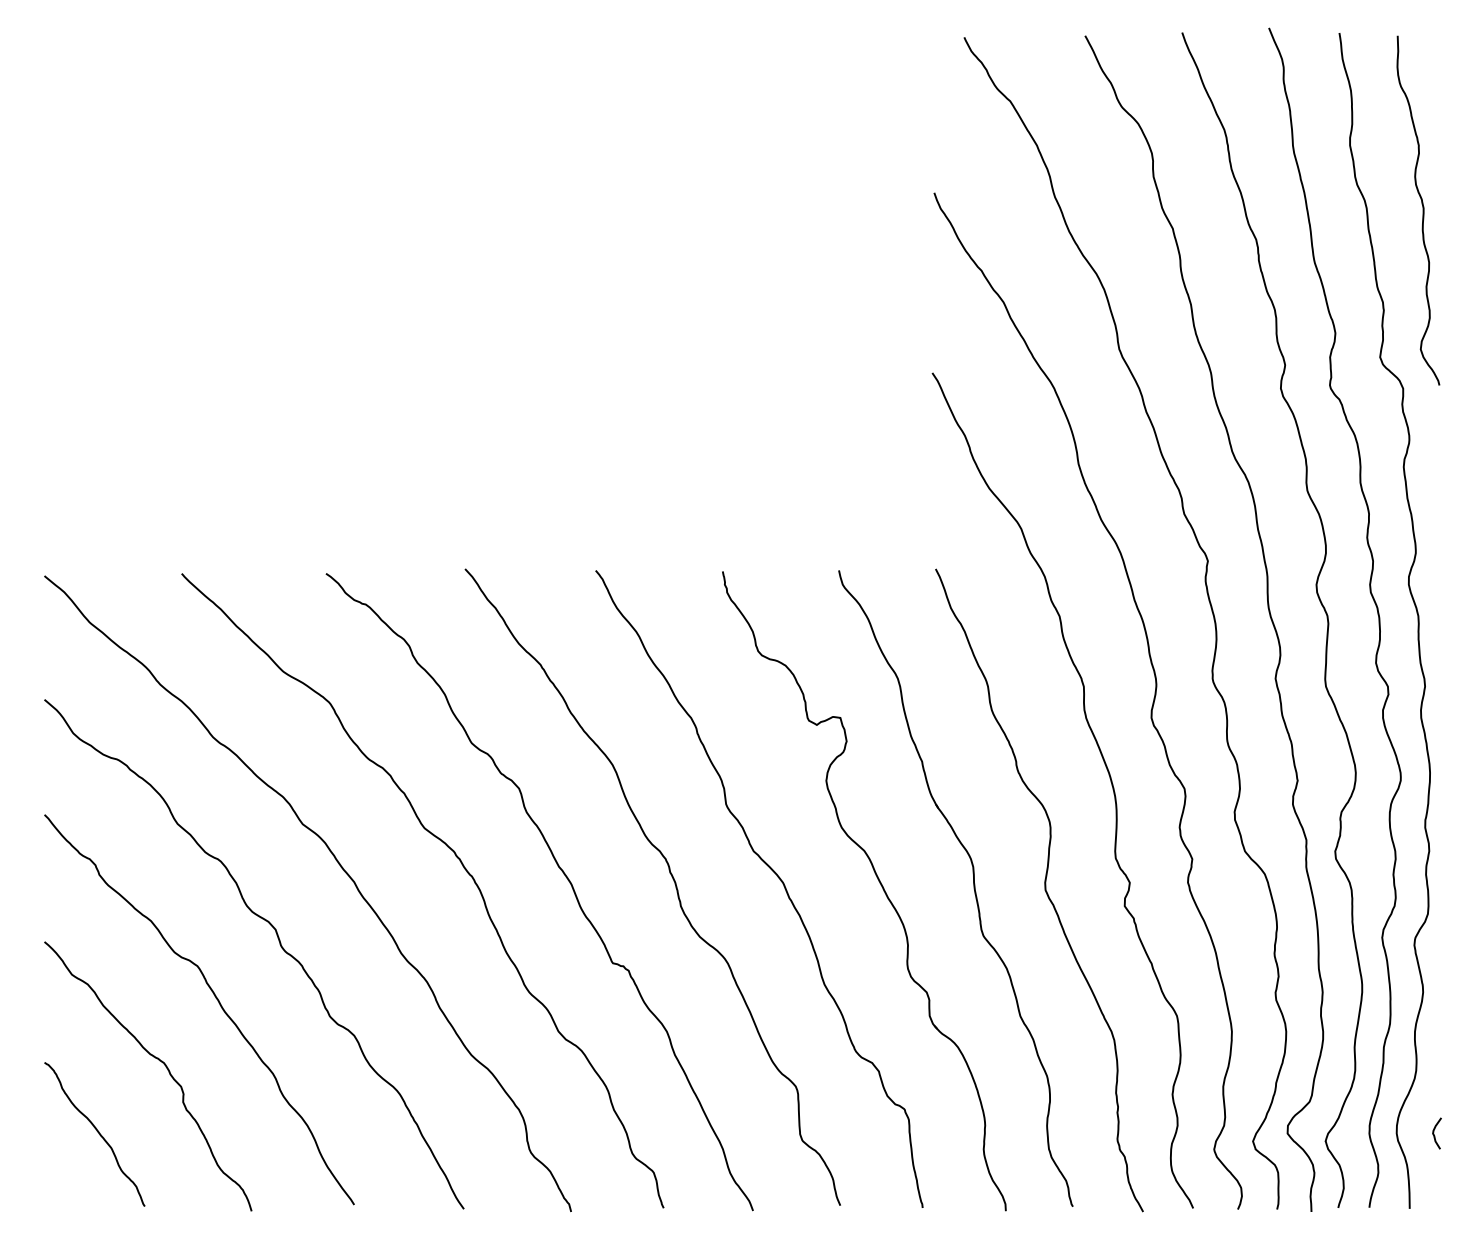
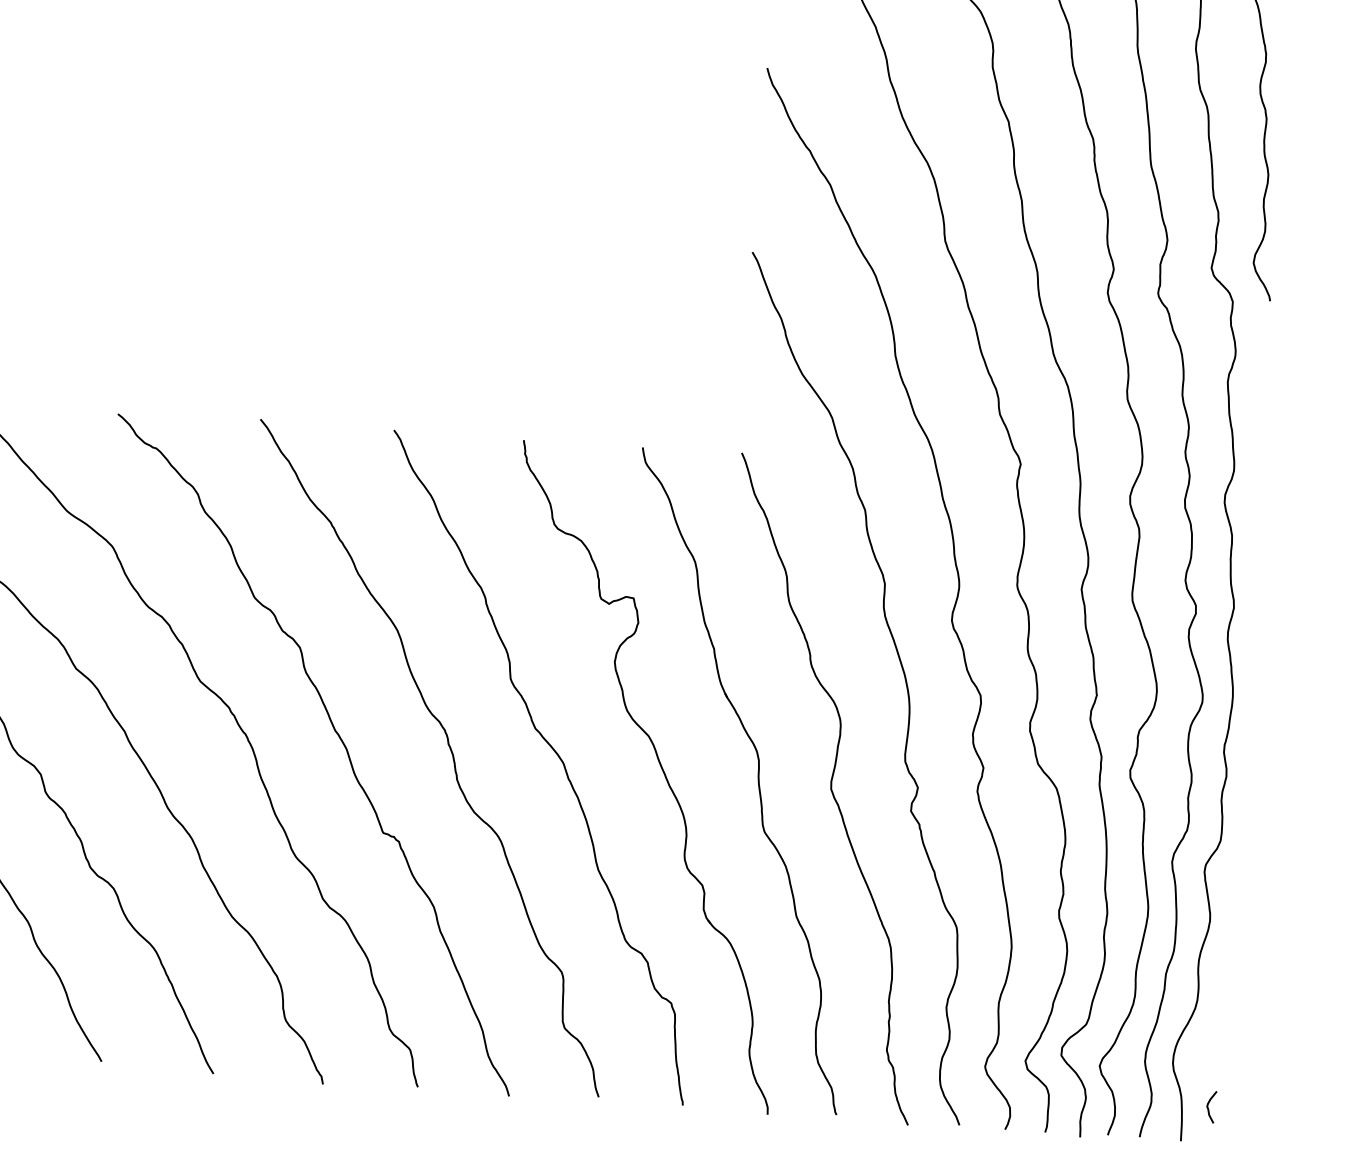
curve: (1434, 1133) -> (1208, 1106), moved

